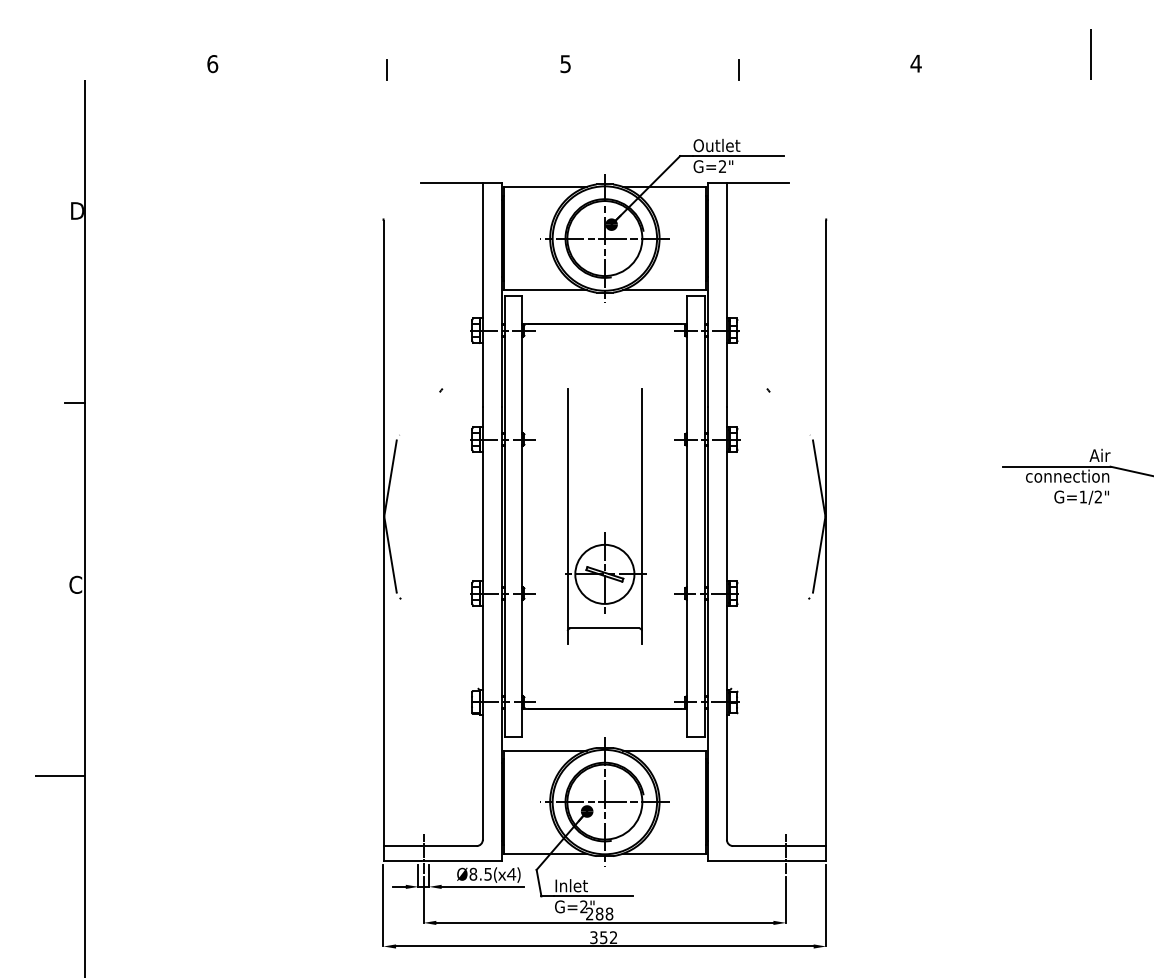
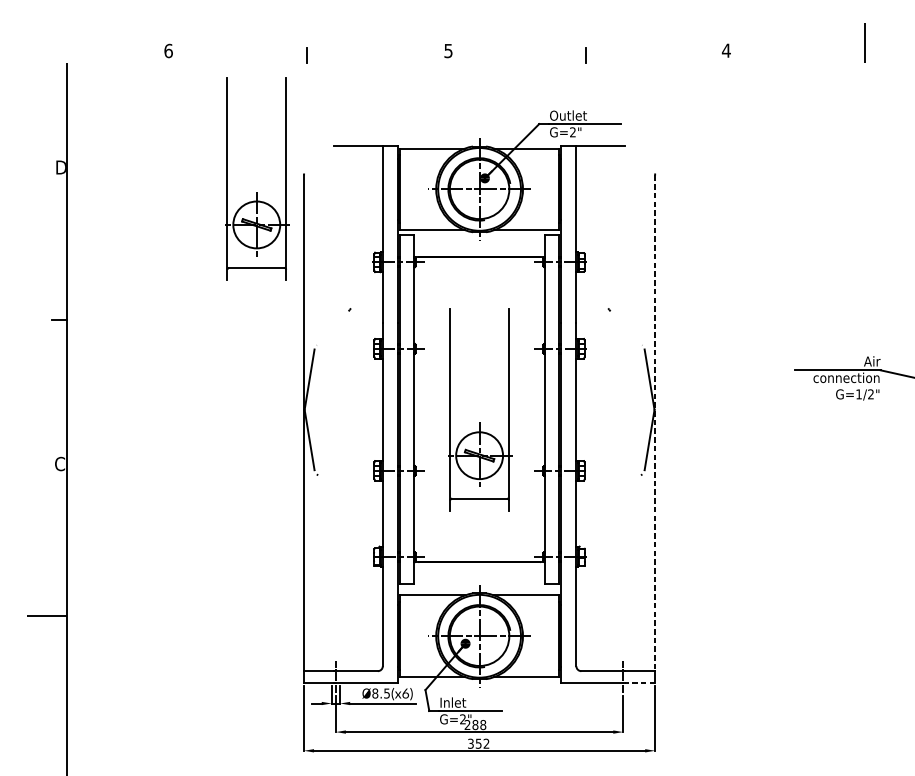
part: (324, 241) -> (257, 191), added
line: (826, 533) -> (655, 423), solid -> dashed
line: (807, 861) -> (640, 683), solid -> dashed
text: (511, 874) -> (405, 693), (x4) -> (x6)

